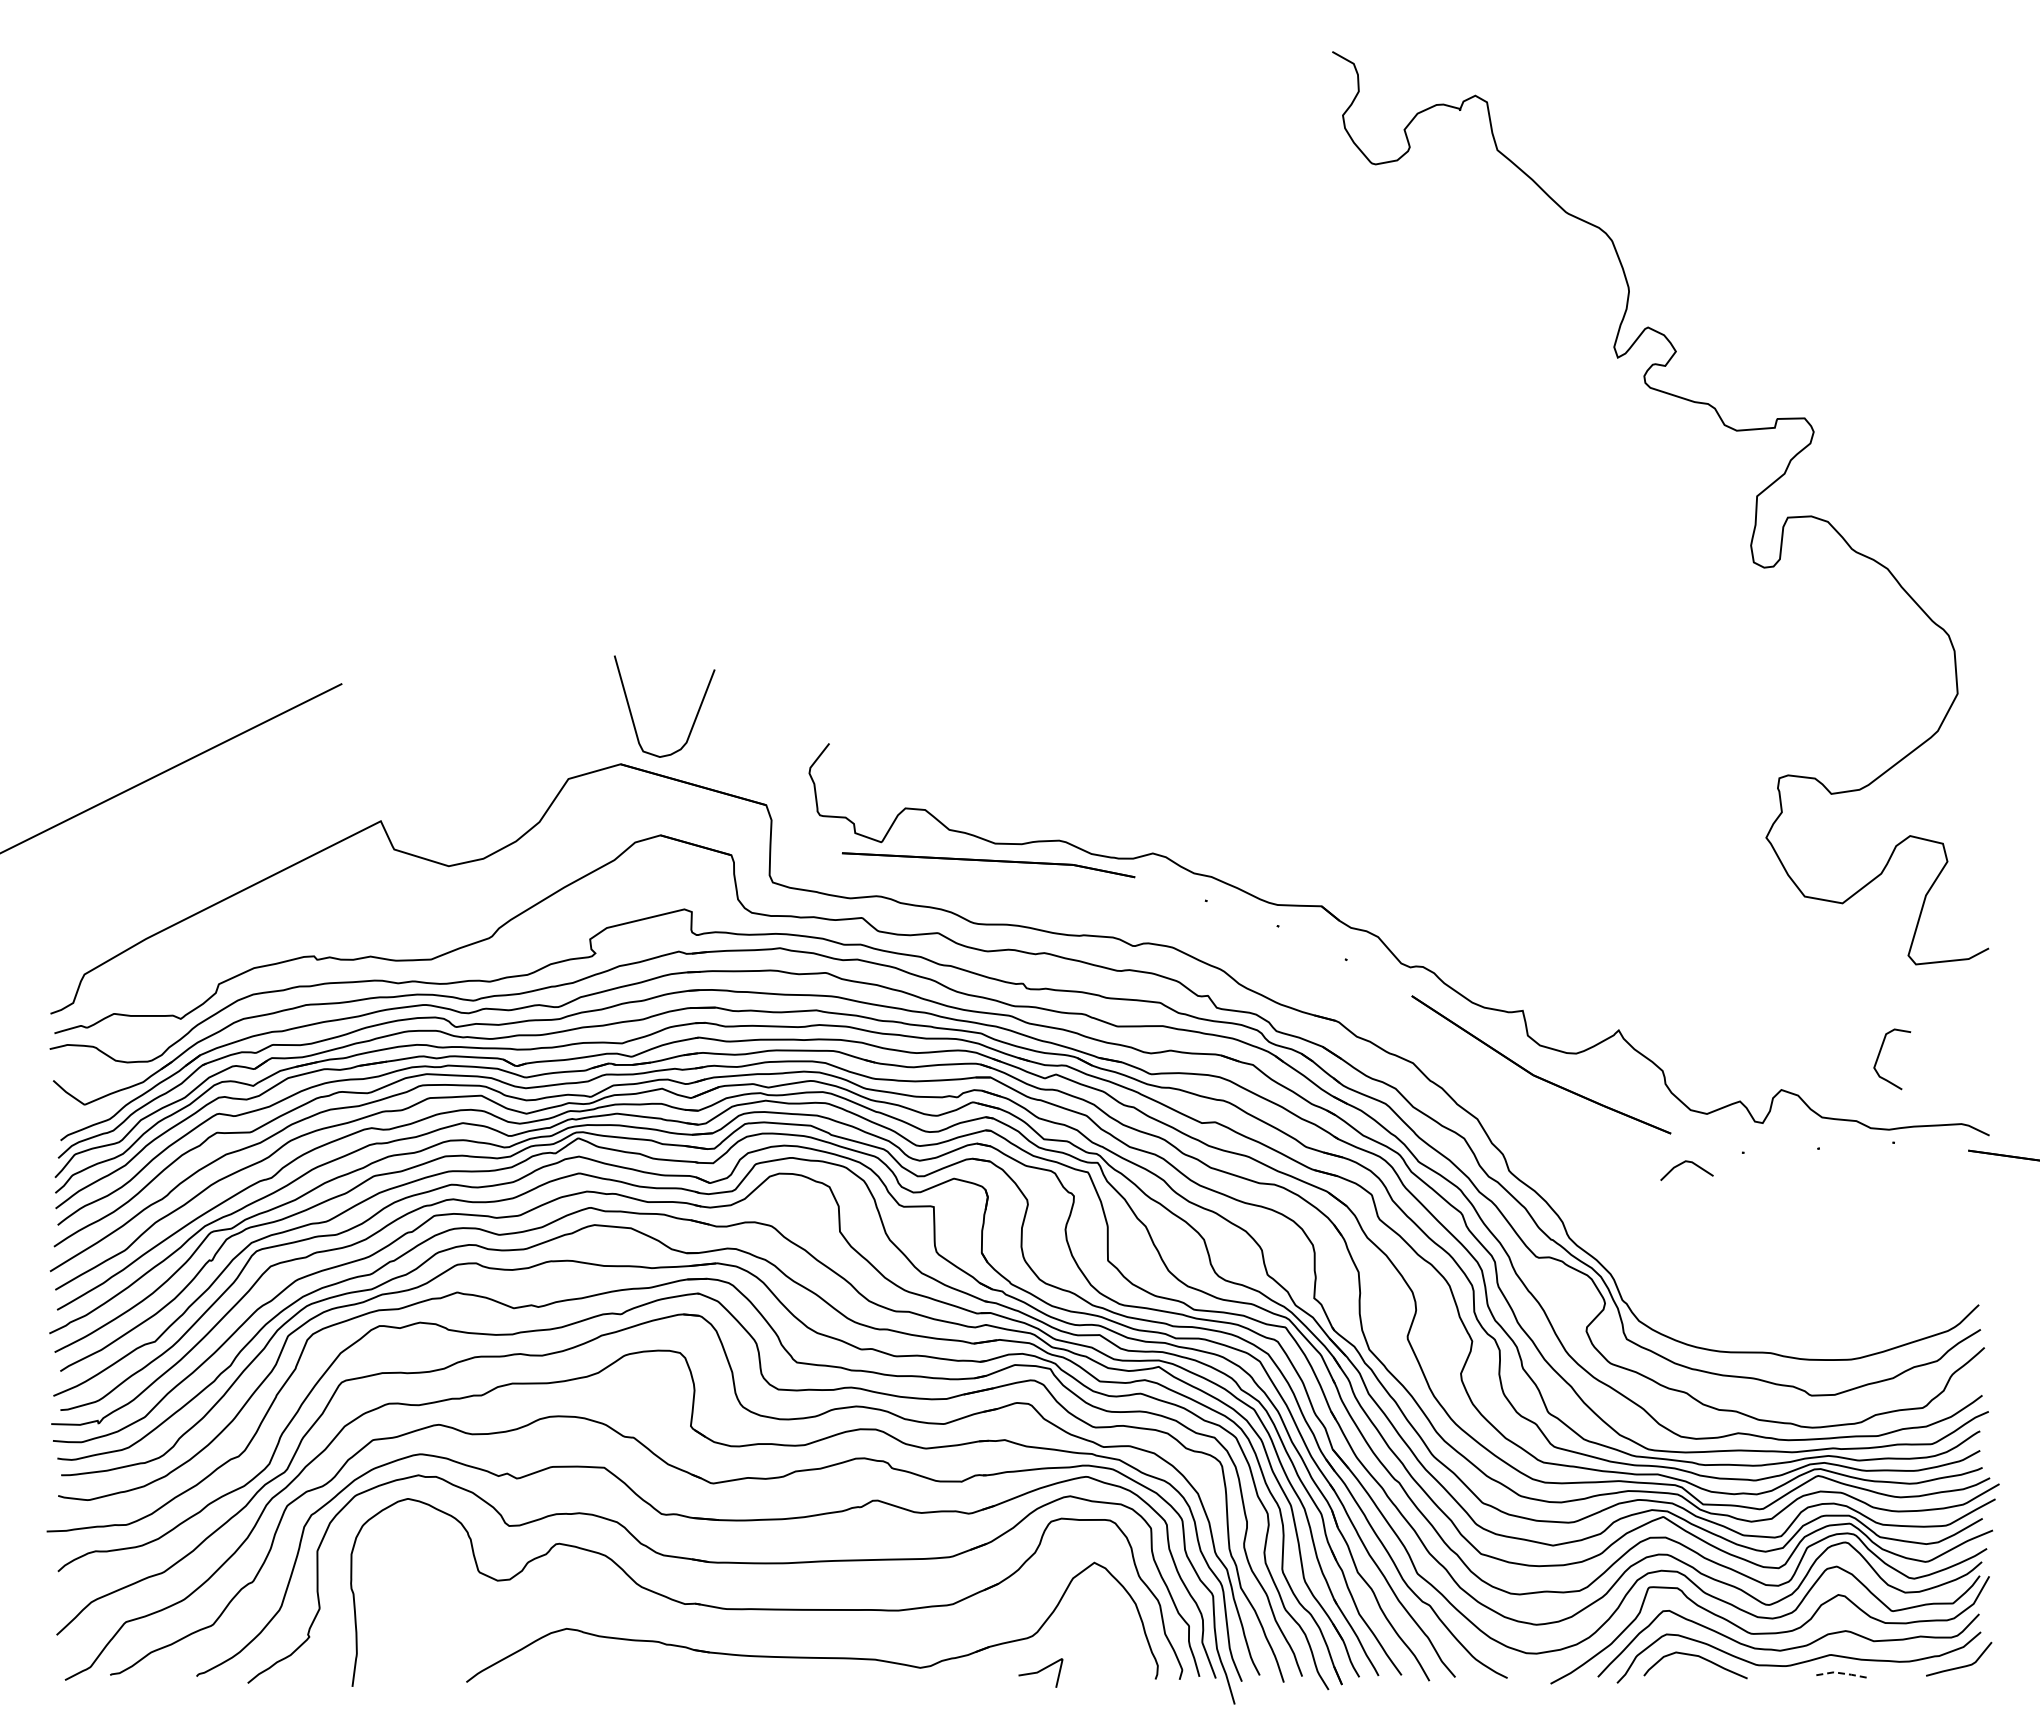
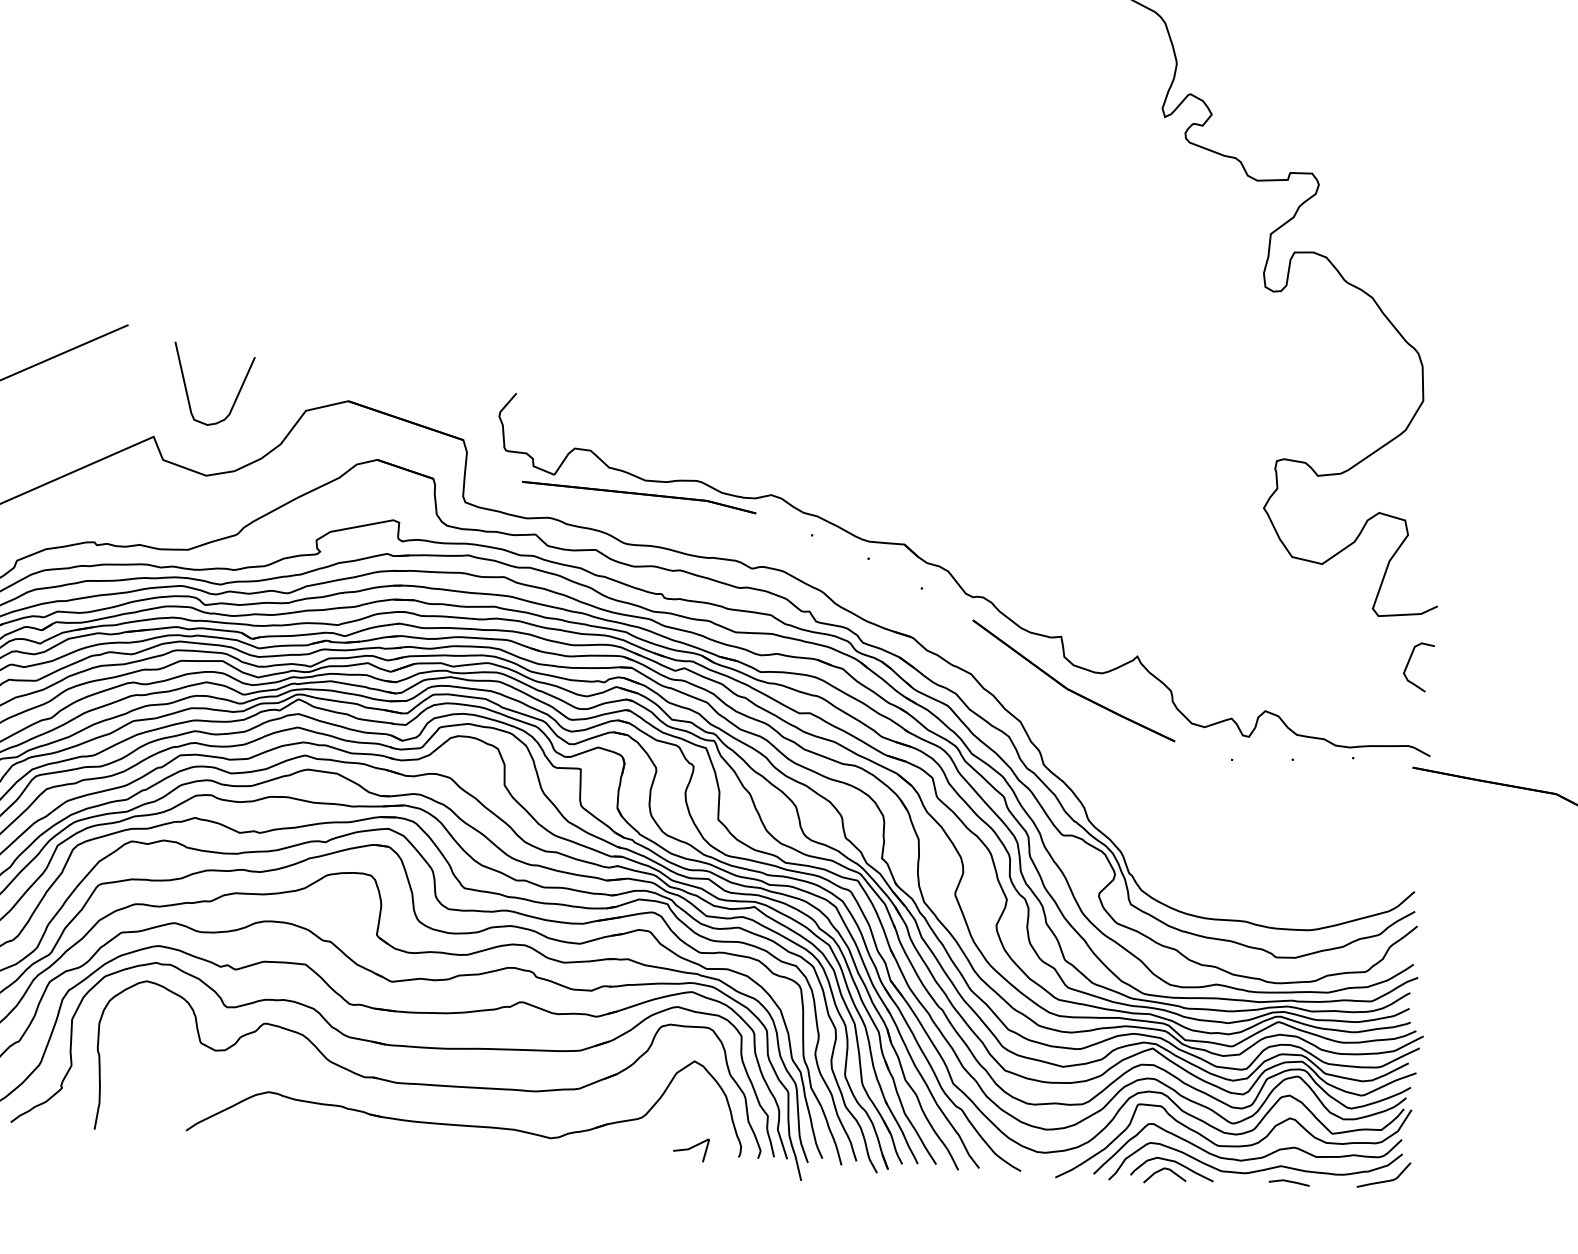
curve: (694, 718) -> (236, 395), moved
curve: (1879, 1056) -> (1408, 664), moved
line: (1682, 1164) -> (1161, 1170), moved
curve: (1040, 1671) -> (690, 1148), moved
line: (1842, 1673) -> (1289, 1181), dashed -> solid

